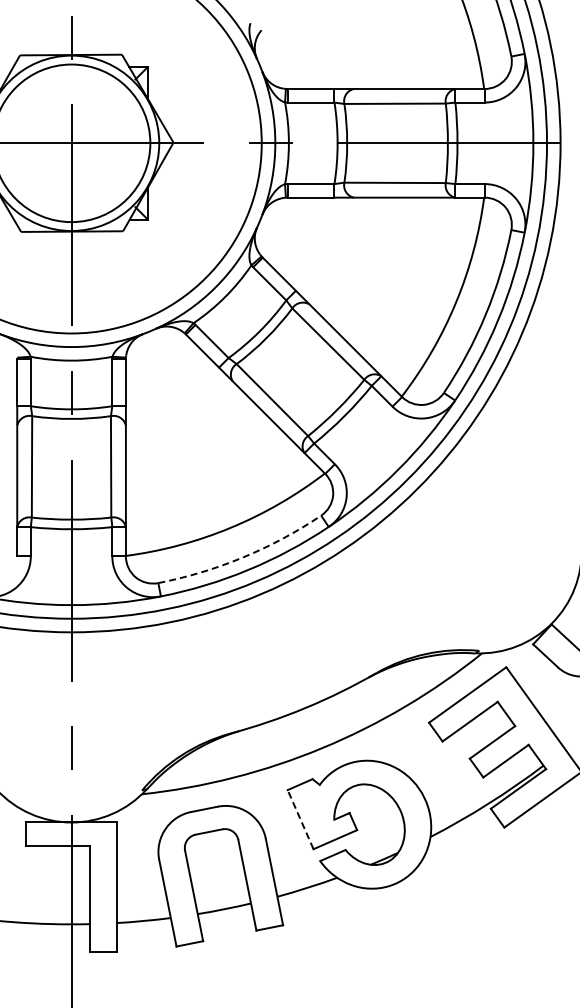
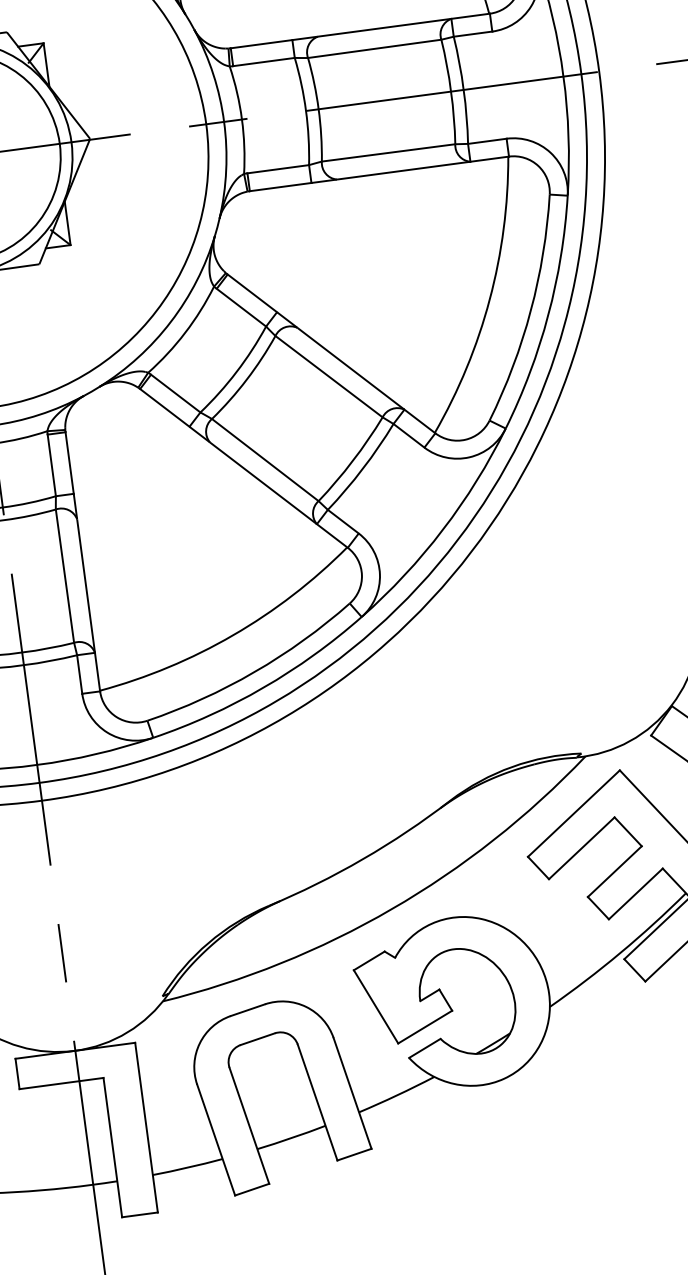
arc: (243, 557) -> (254, 672), dashed -> solid
line: (300, 819) -> (375, 1006), dashed -> solid

